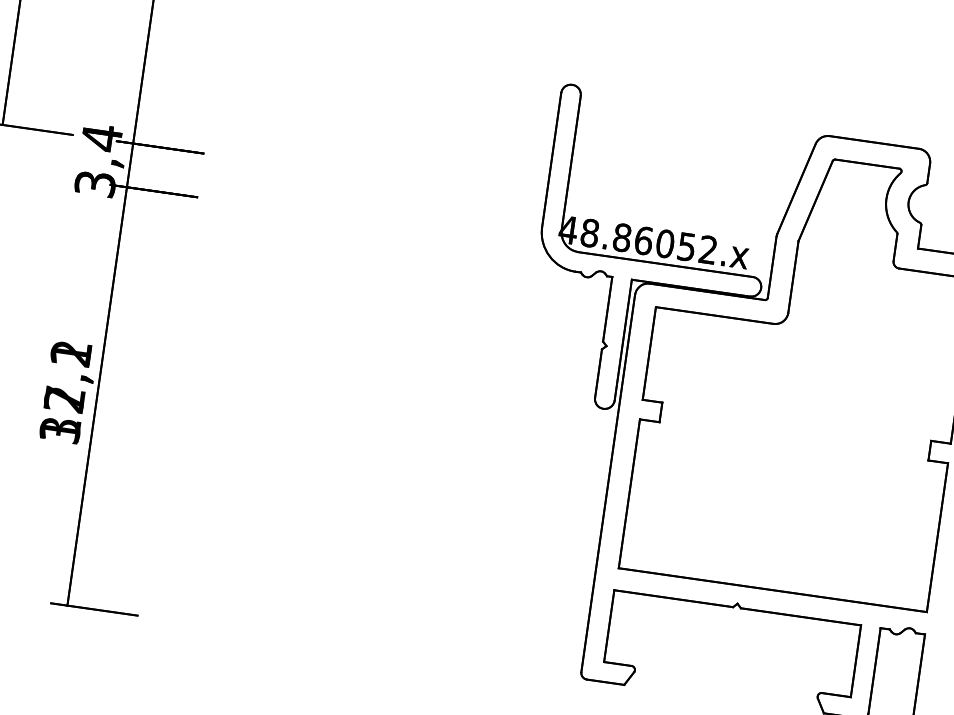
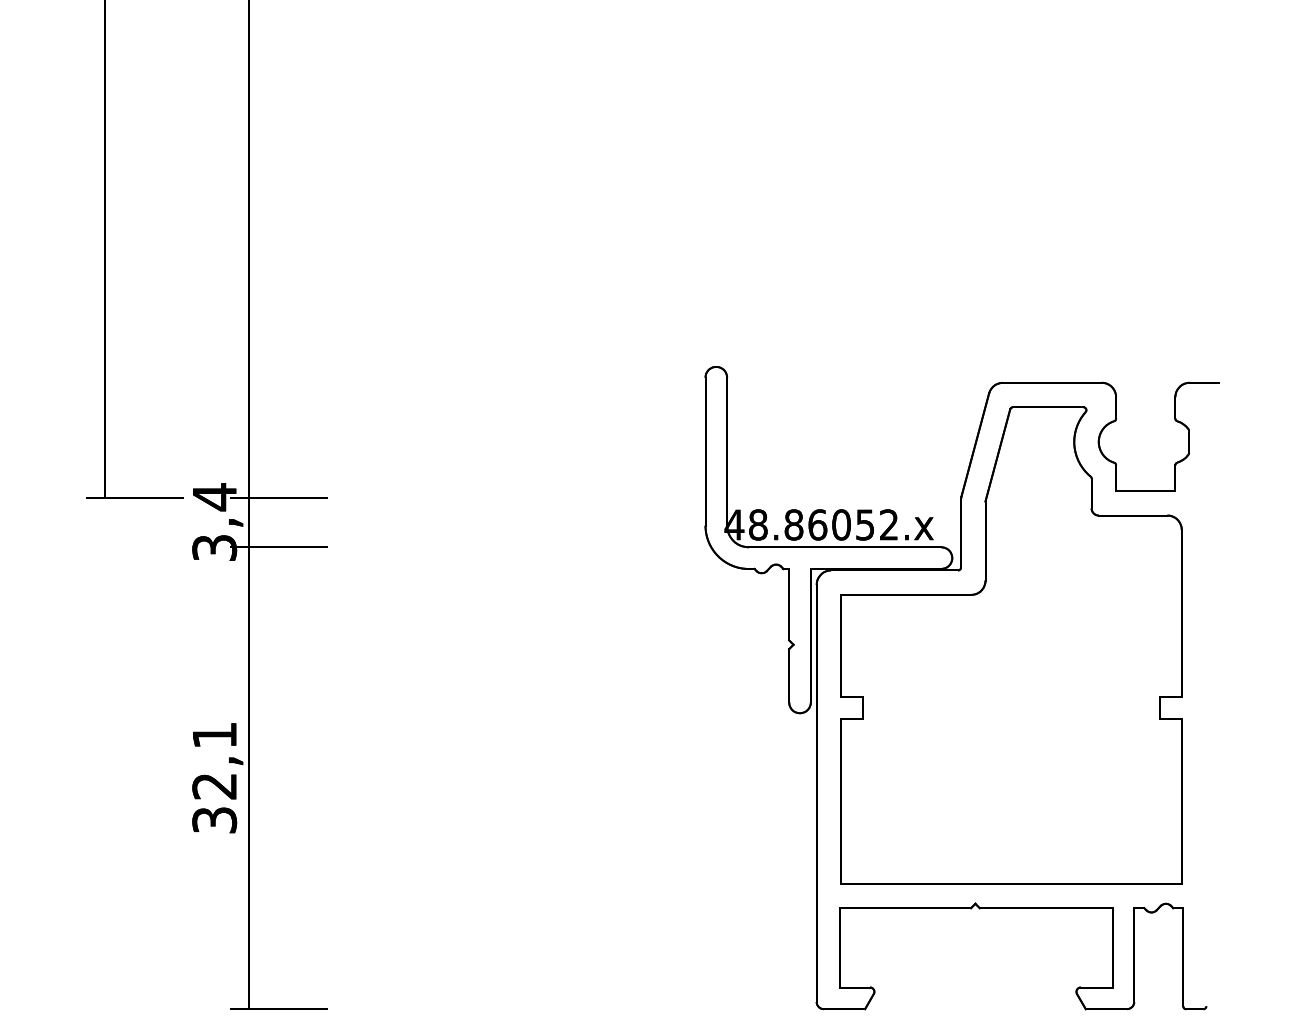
text: (65, 392) -> (214, 778), 17,2 -> 32,1

